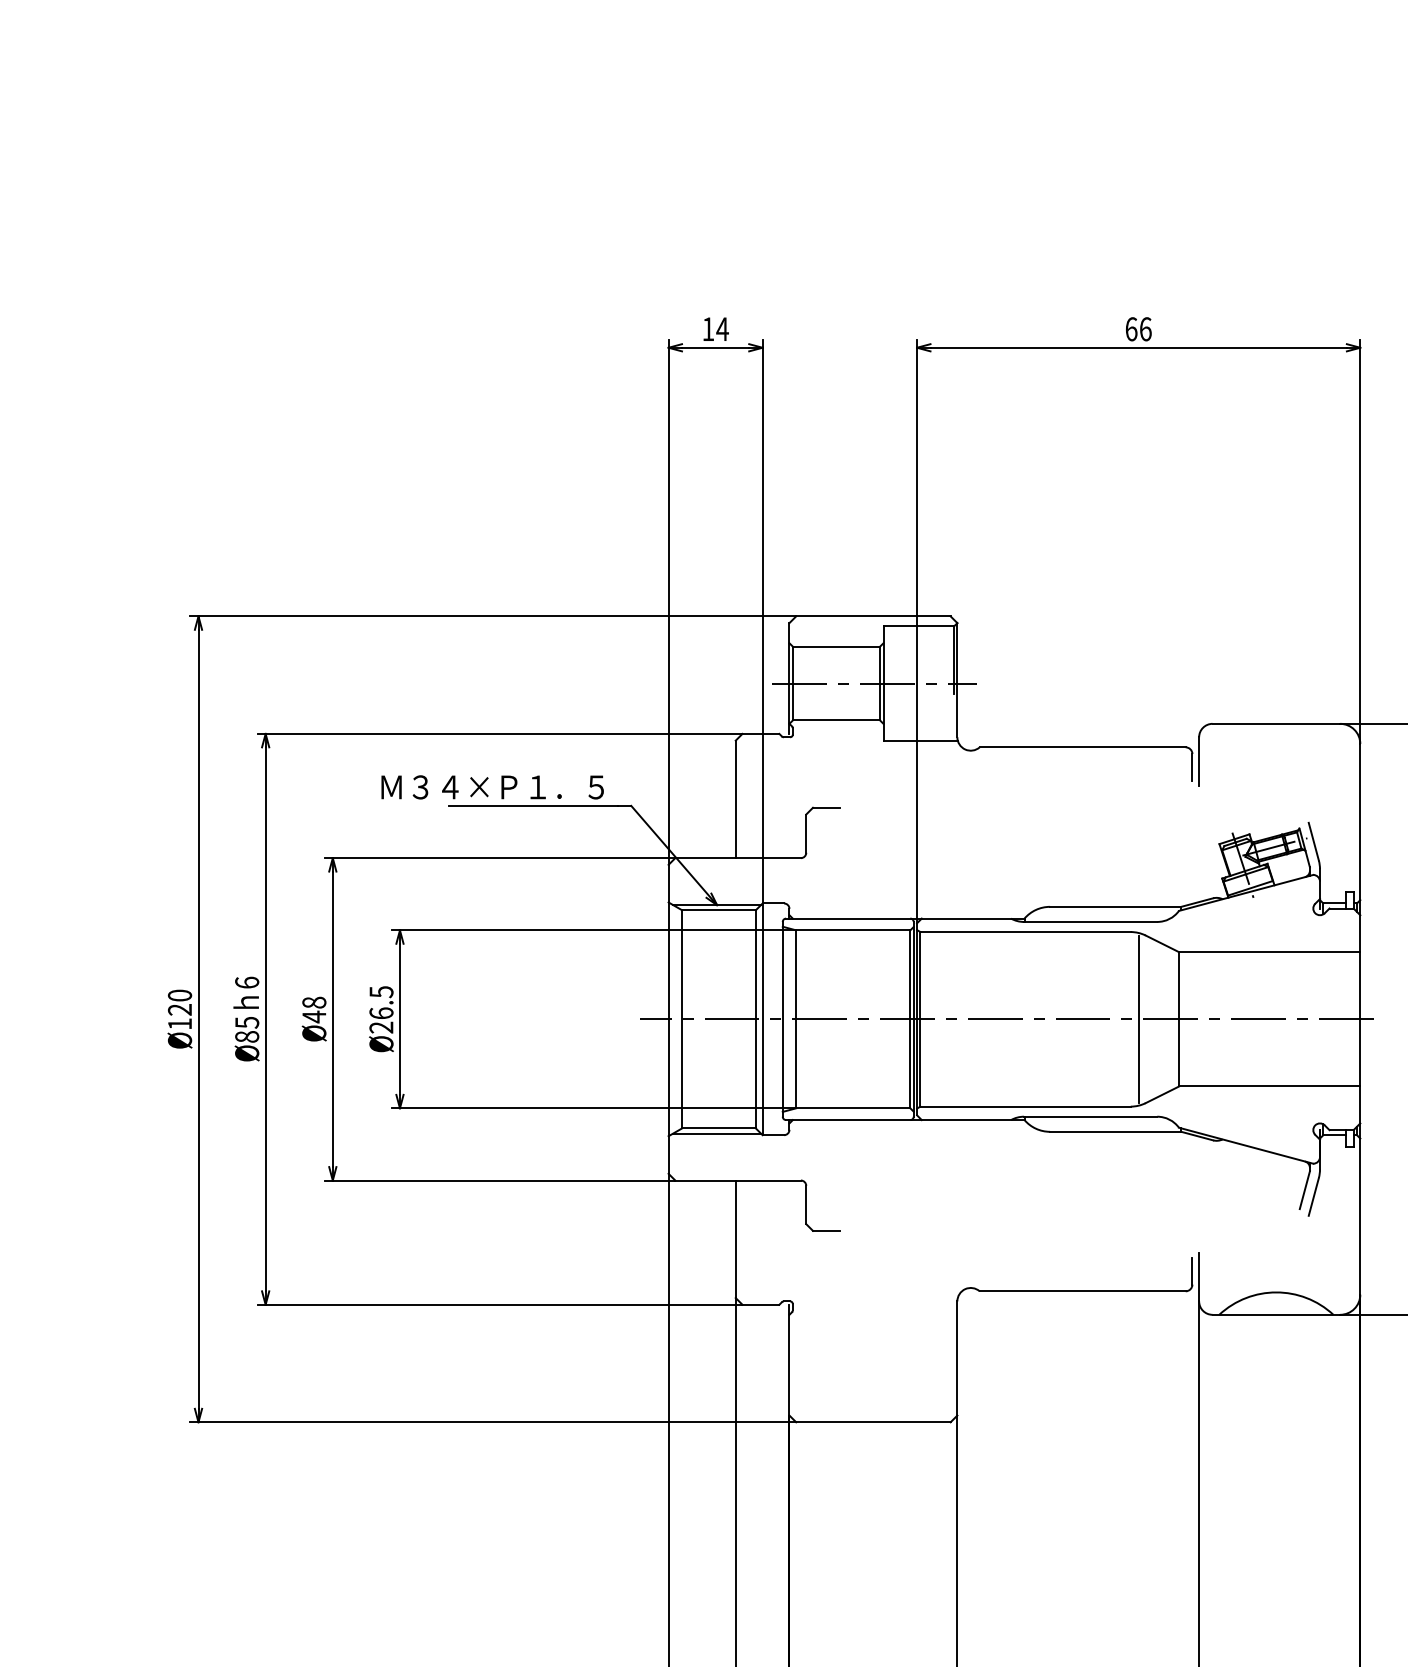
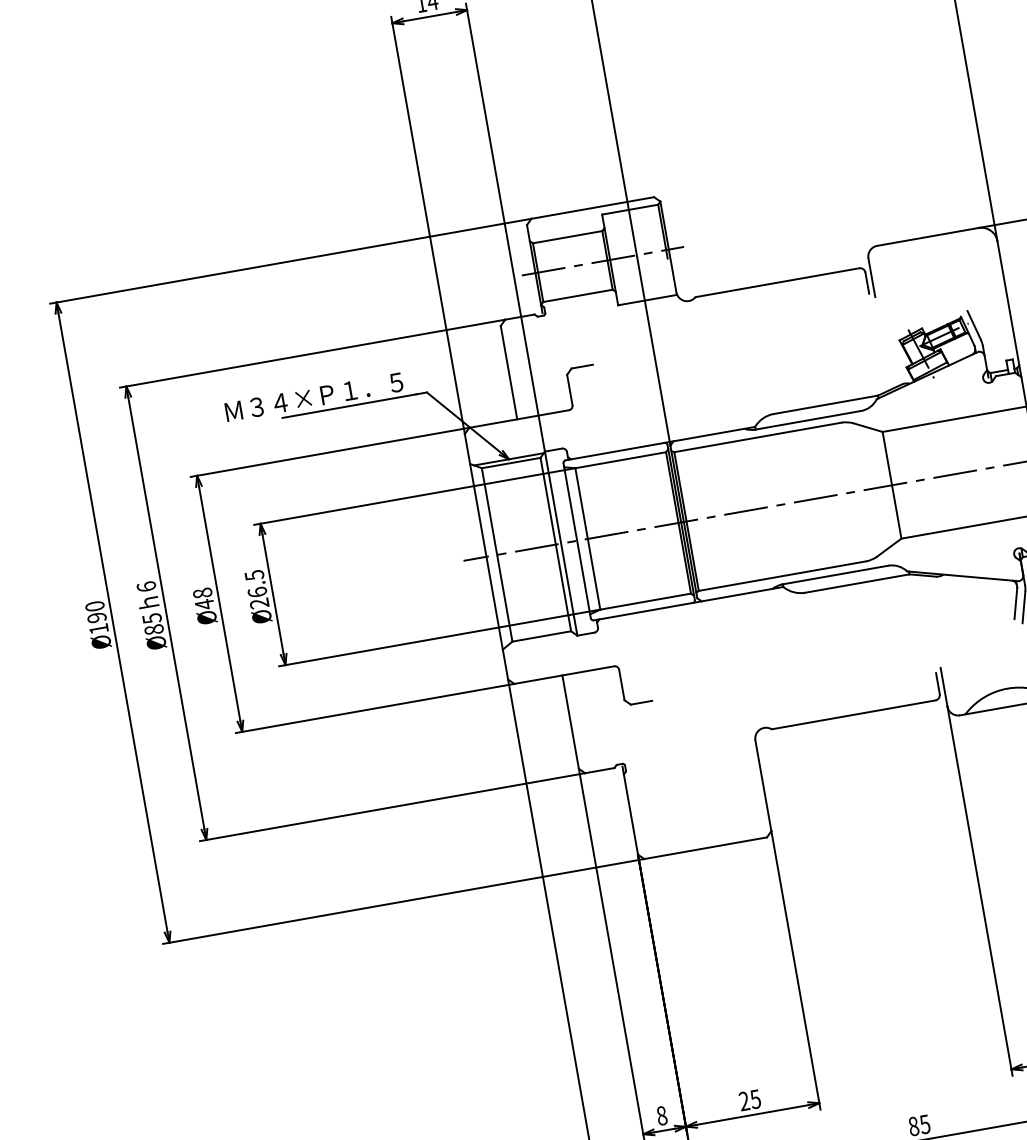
text: (180, 1009) -> (97, 617), Ø120 -> Ø190
line: (1138, 1019) -> (859, 491), removed
line: (716, 1133) -> (540, 640), removed

